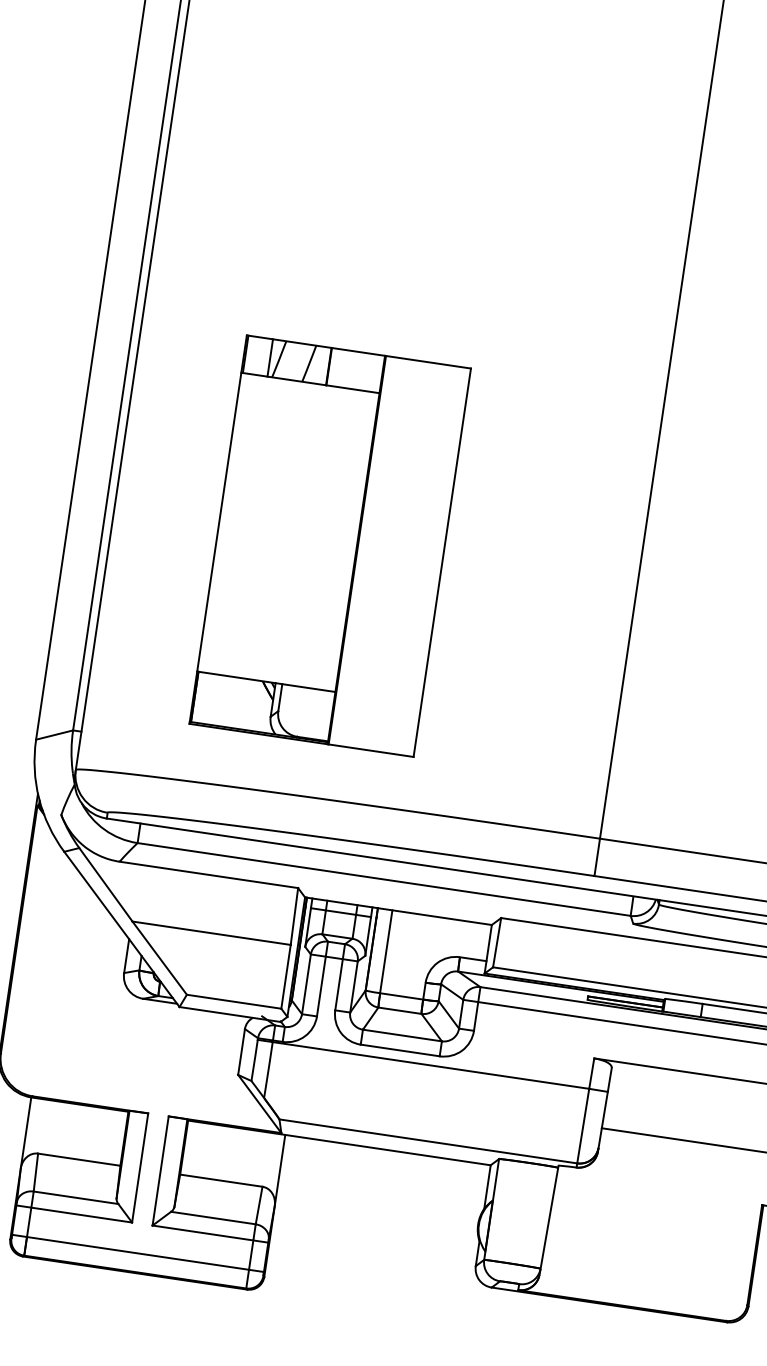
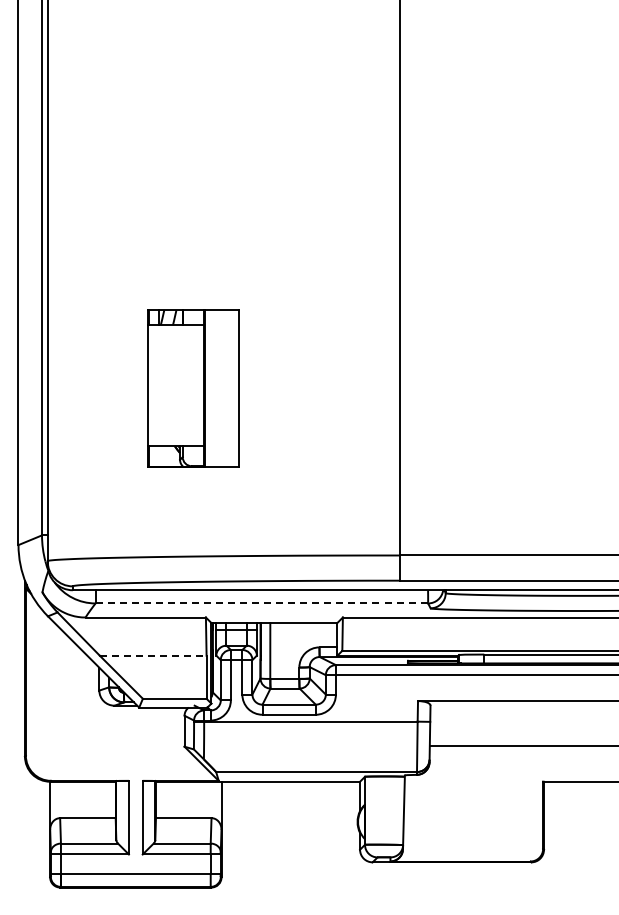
part: (329, 545) -> (193, 388), size x0.6
line: (385, 879) -> (262, 603), solid -> dashed
line: (212, 932) -> (153, 655), solid -> dashed

